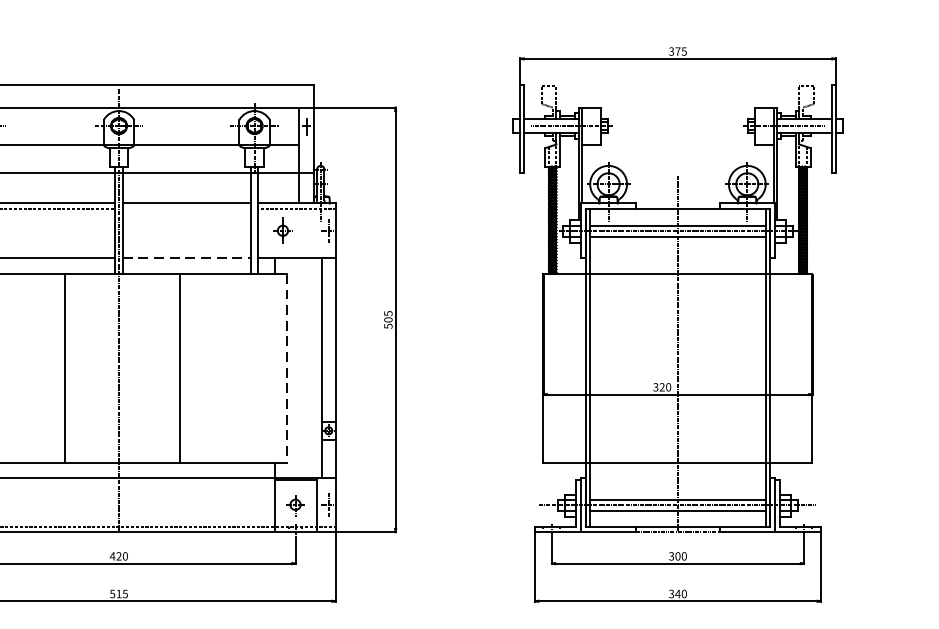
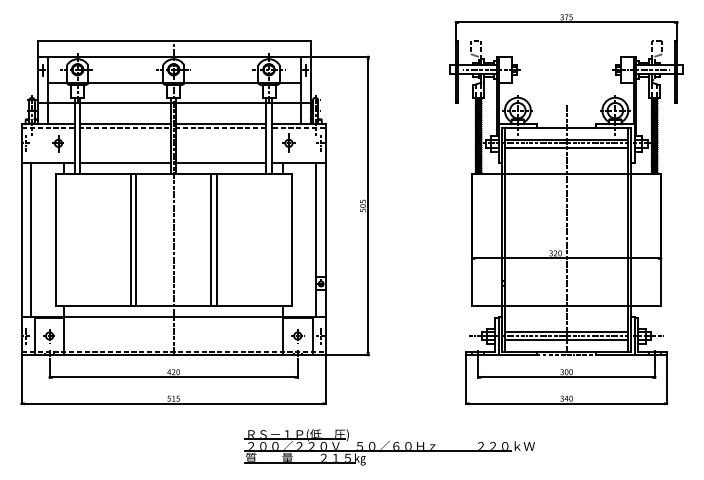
line: (187, 208) -> (221, 127), added
line: (187, 258) -> (221, 162), dashed -> solid
line: (57, 367) -> (130, 239), added
line: (172, 367) -> (211, 239), added
line: (286, 368) -> (291, 240), dashed -> solid

